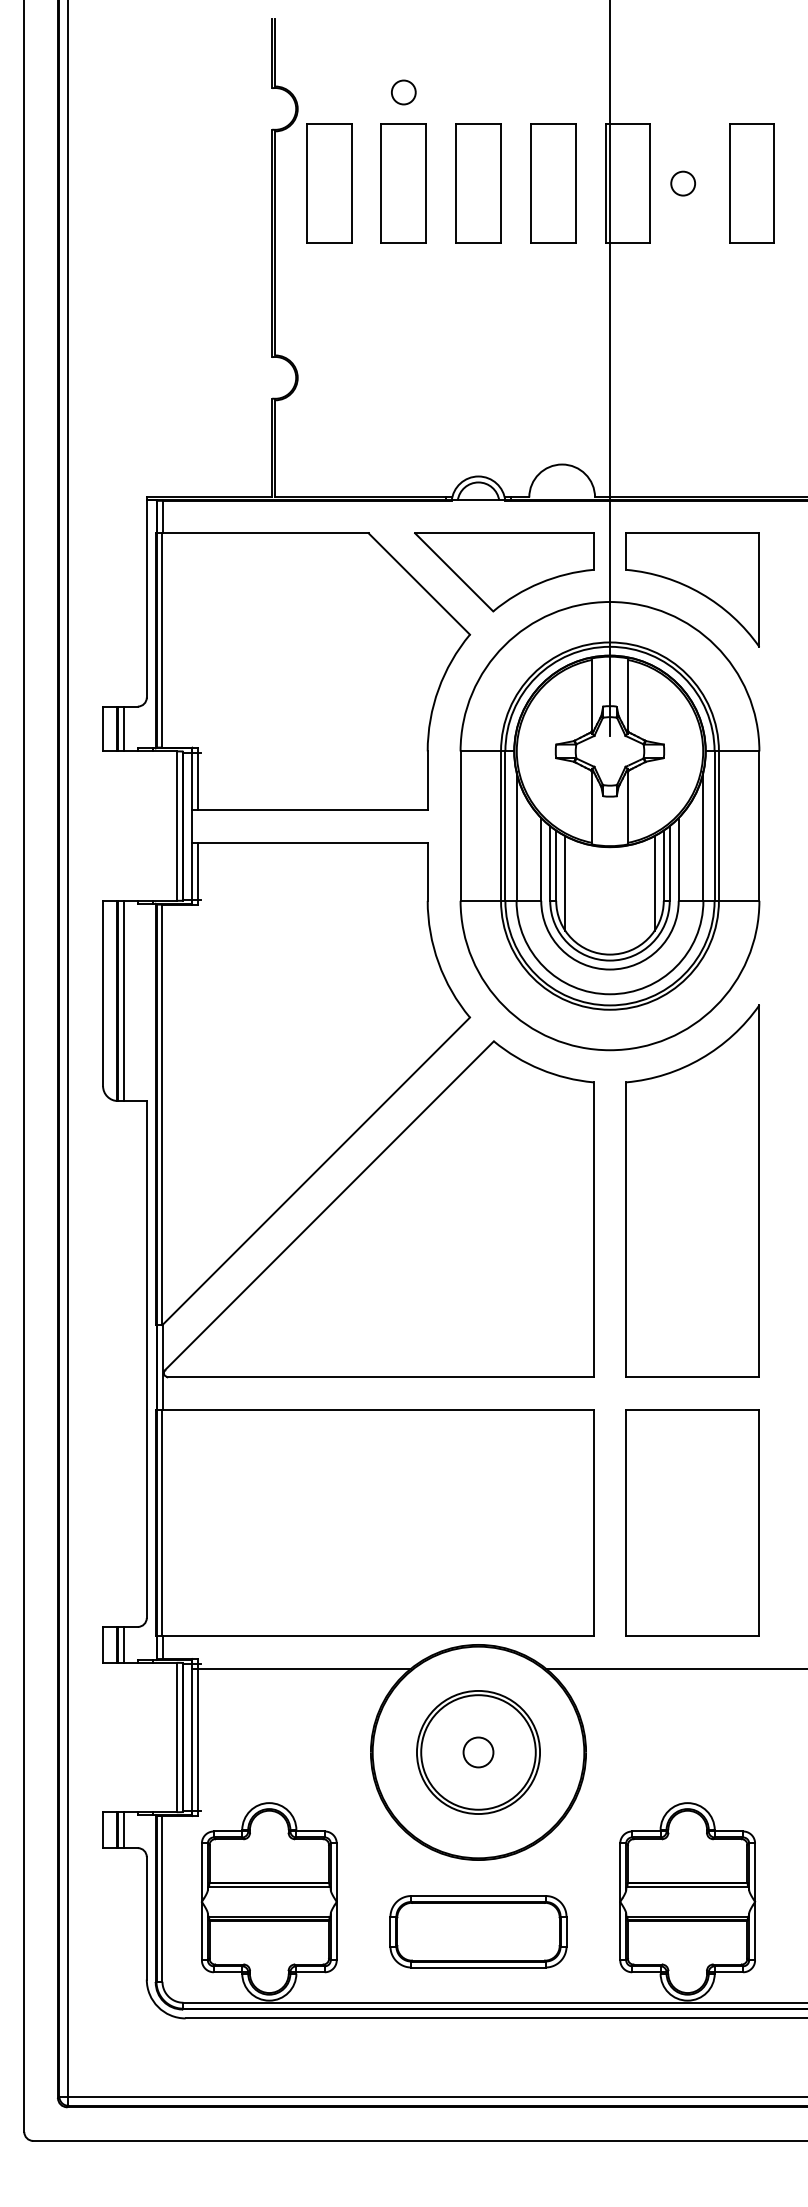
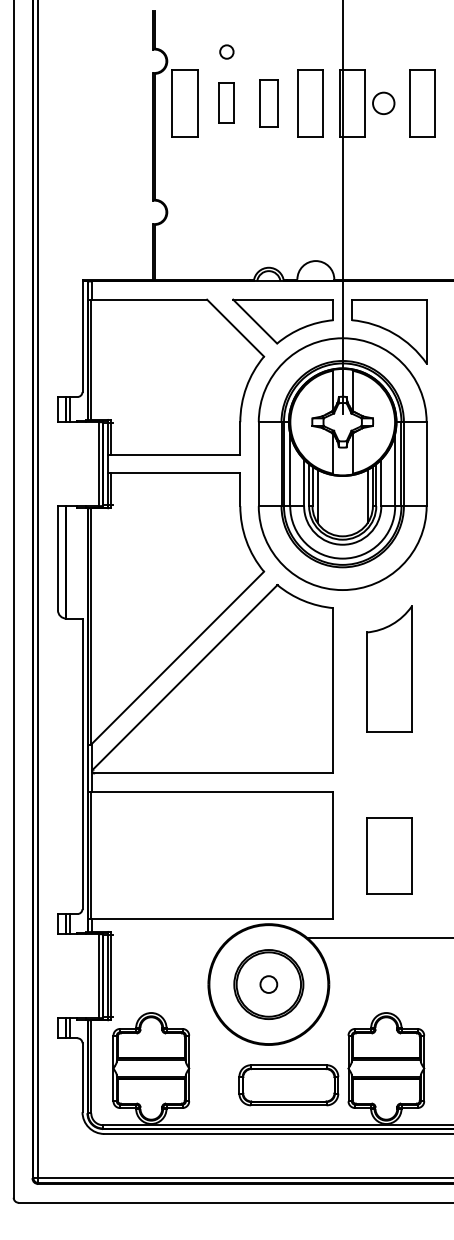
circle: (682, 182) -> (383, 102), size x1.6
part: (403, 184) -> (226, 103), size x0.6
part: (477, 184) -> (268, 103), size x0.7
line: (123, 1001) -> (69, 562), removed
part: (693, 1189) -> (389, 668), size x0.6
part: (693, 1522) -> (389, 855), size x0.6
line: (301, 1668) -> (169, 937), removed
part: (477, 1932) -> (288, 1085), moved

